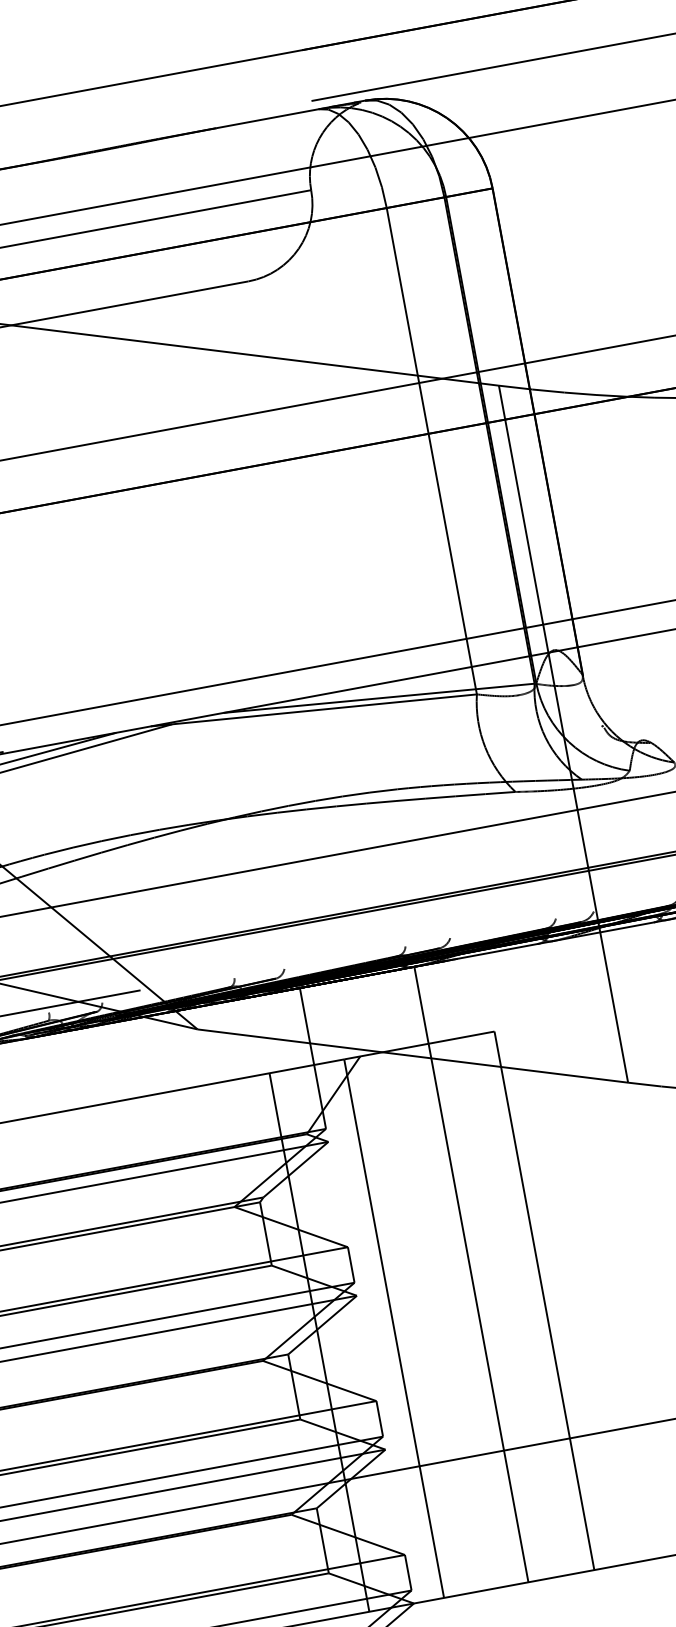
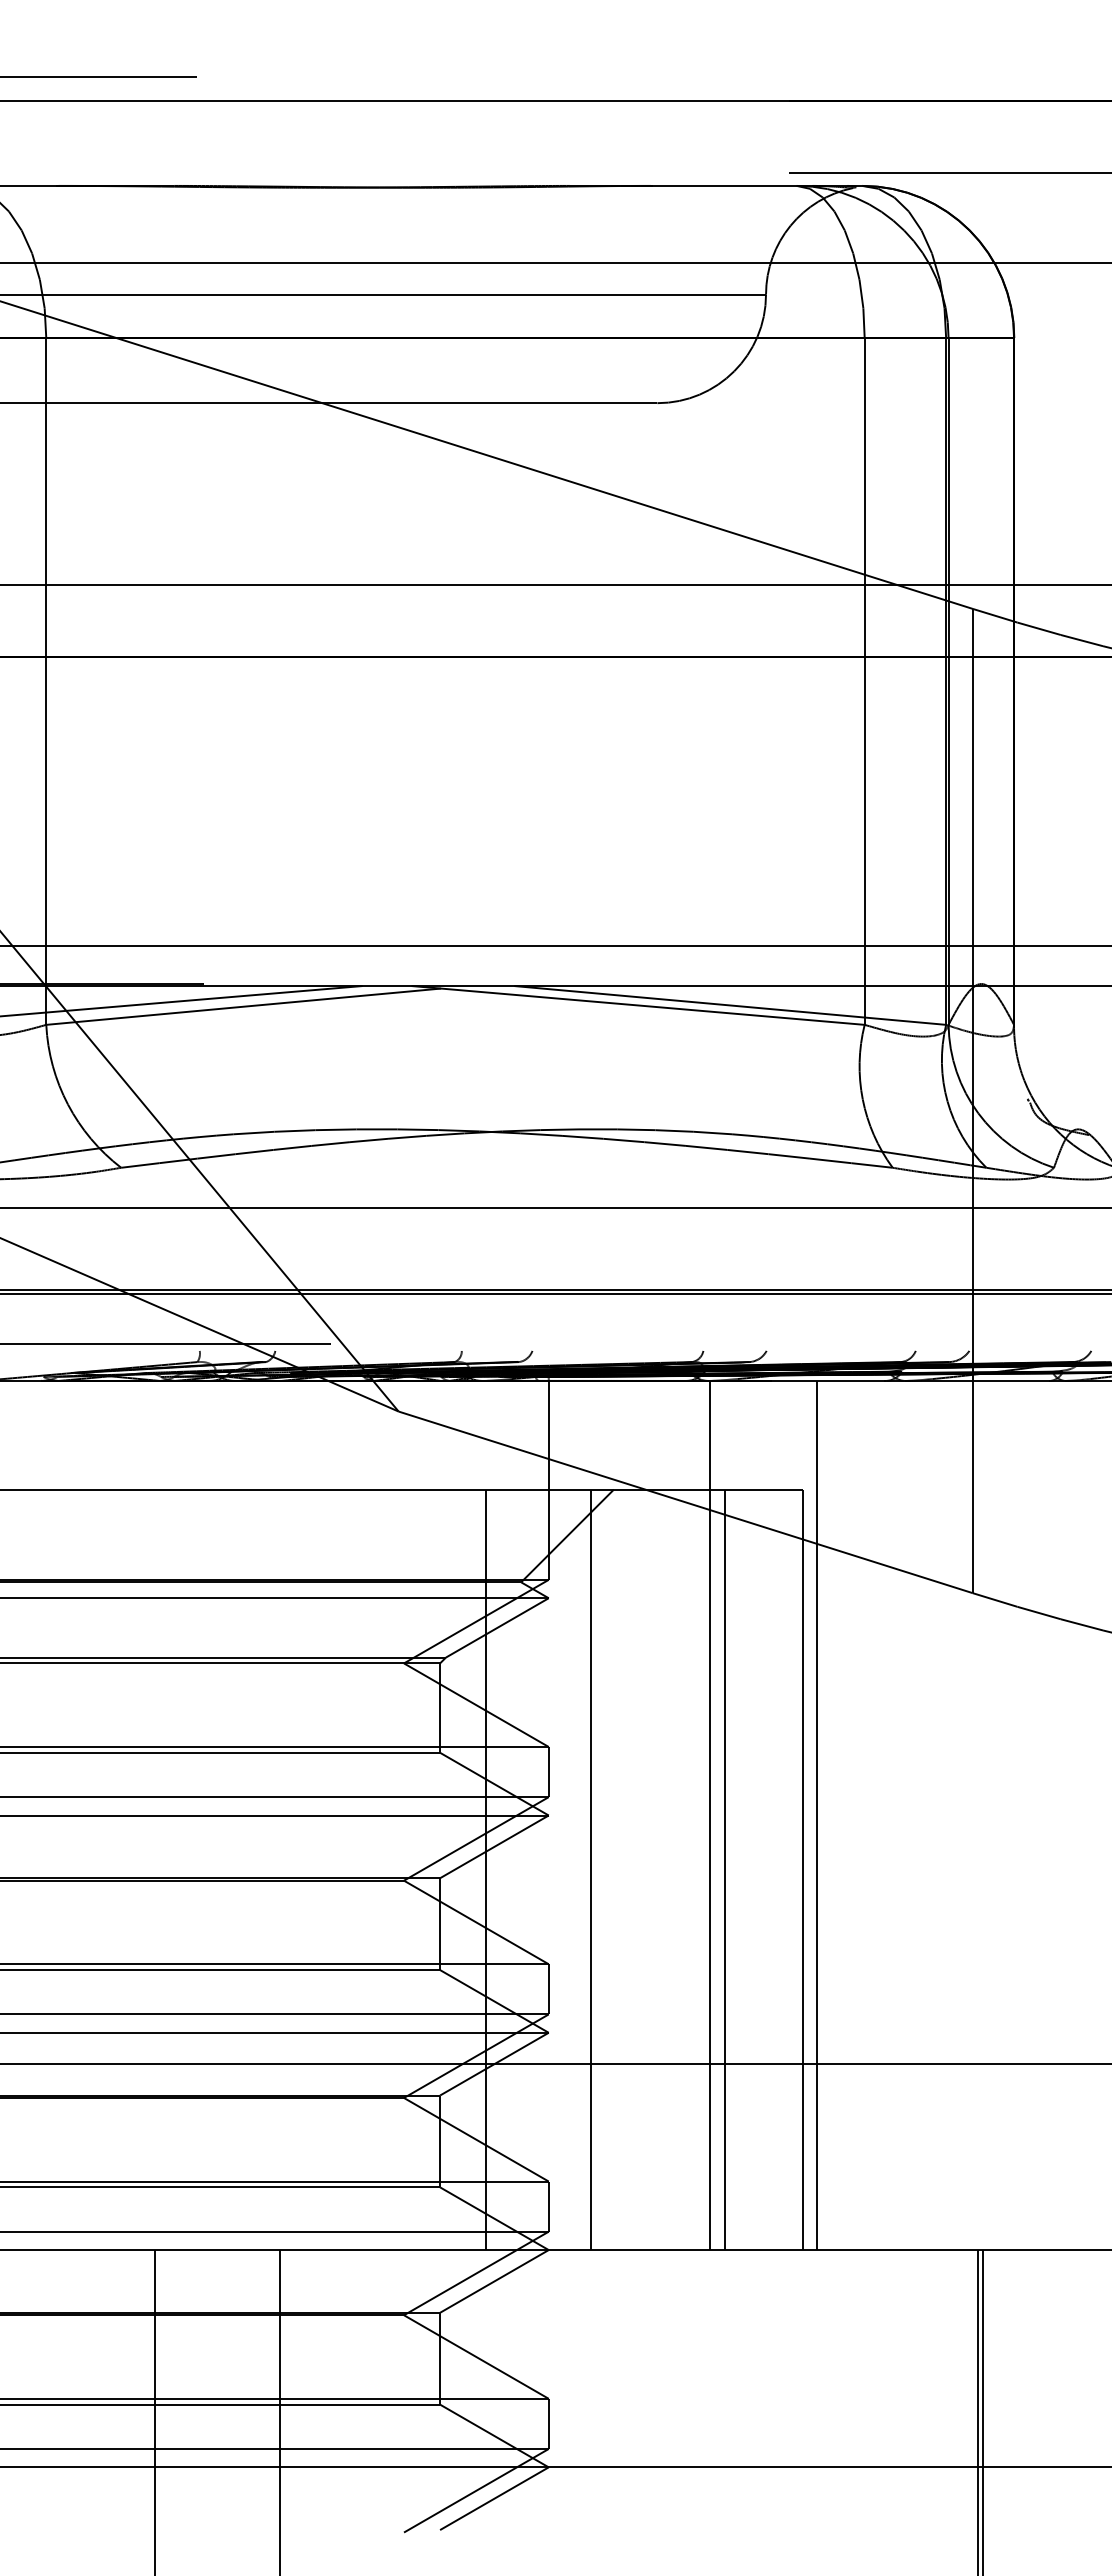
line: (547, 1260) -> (817, 1815), added
line: (489, 1310) -> (725, 1869), added

